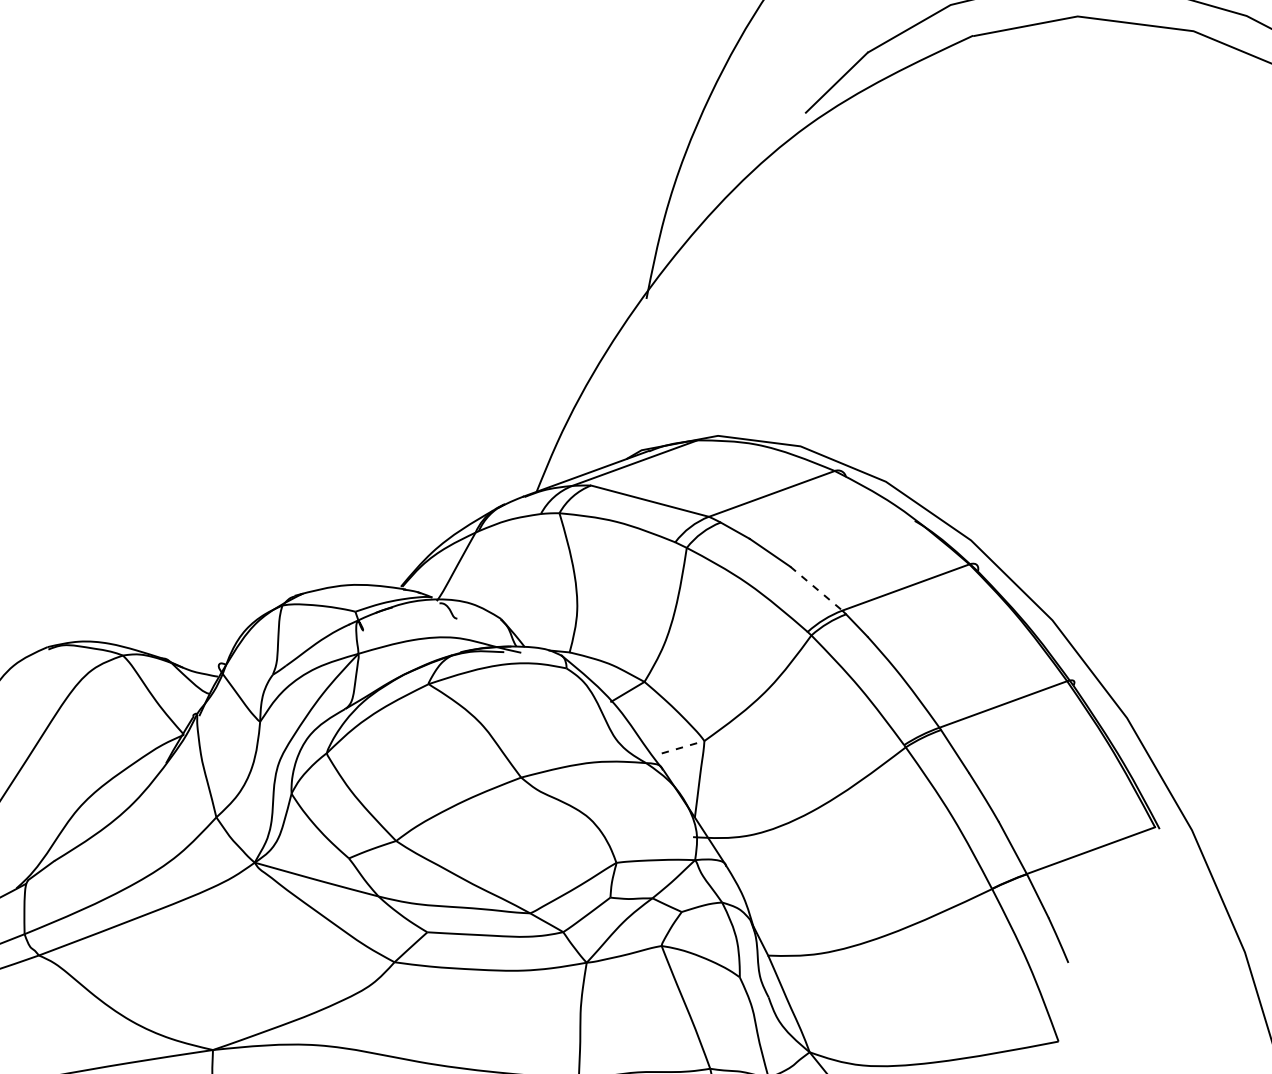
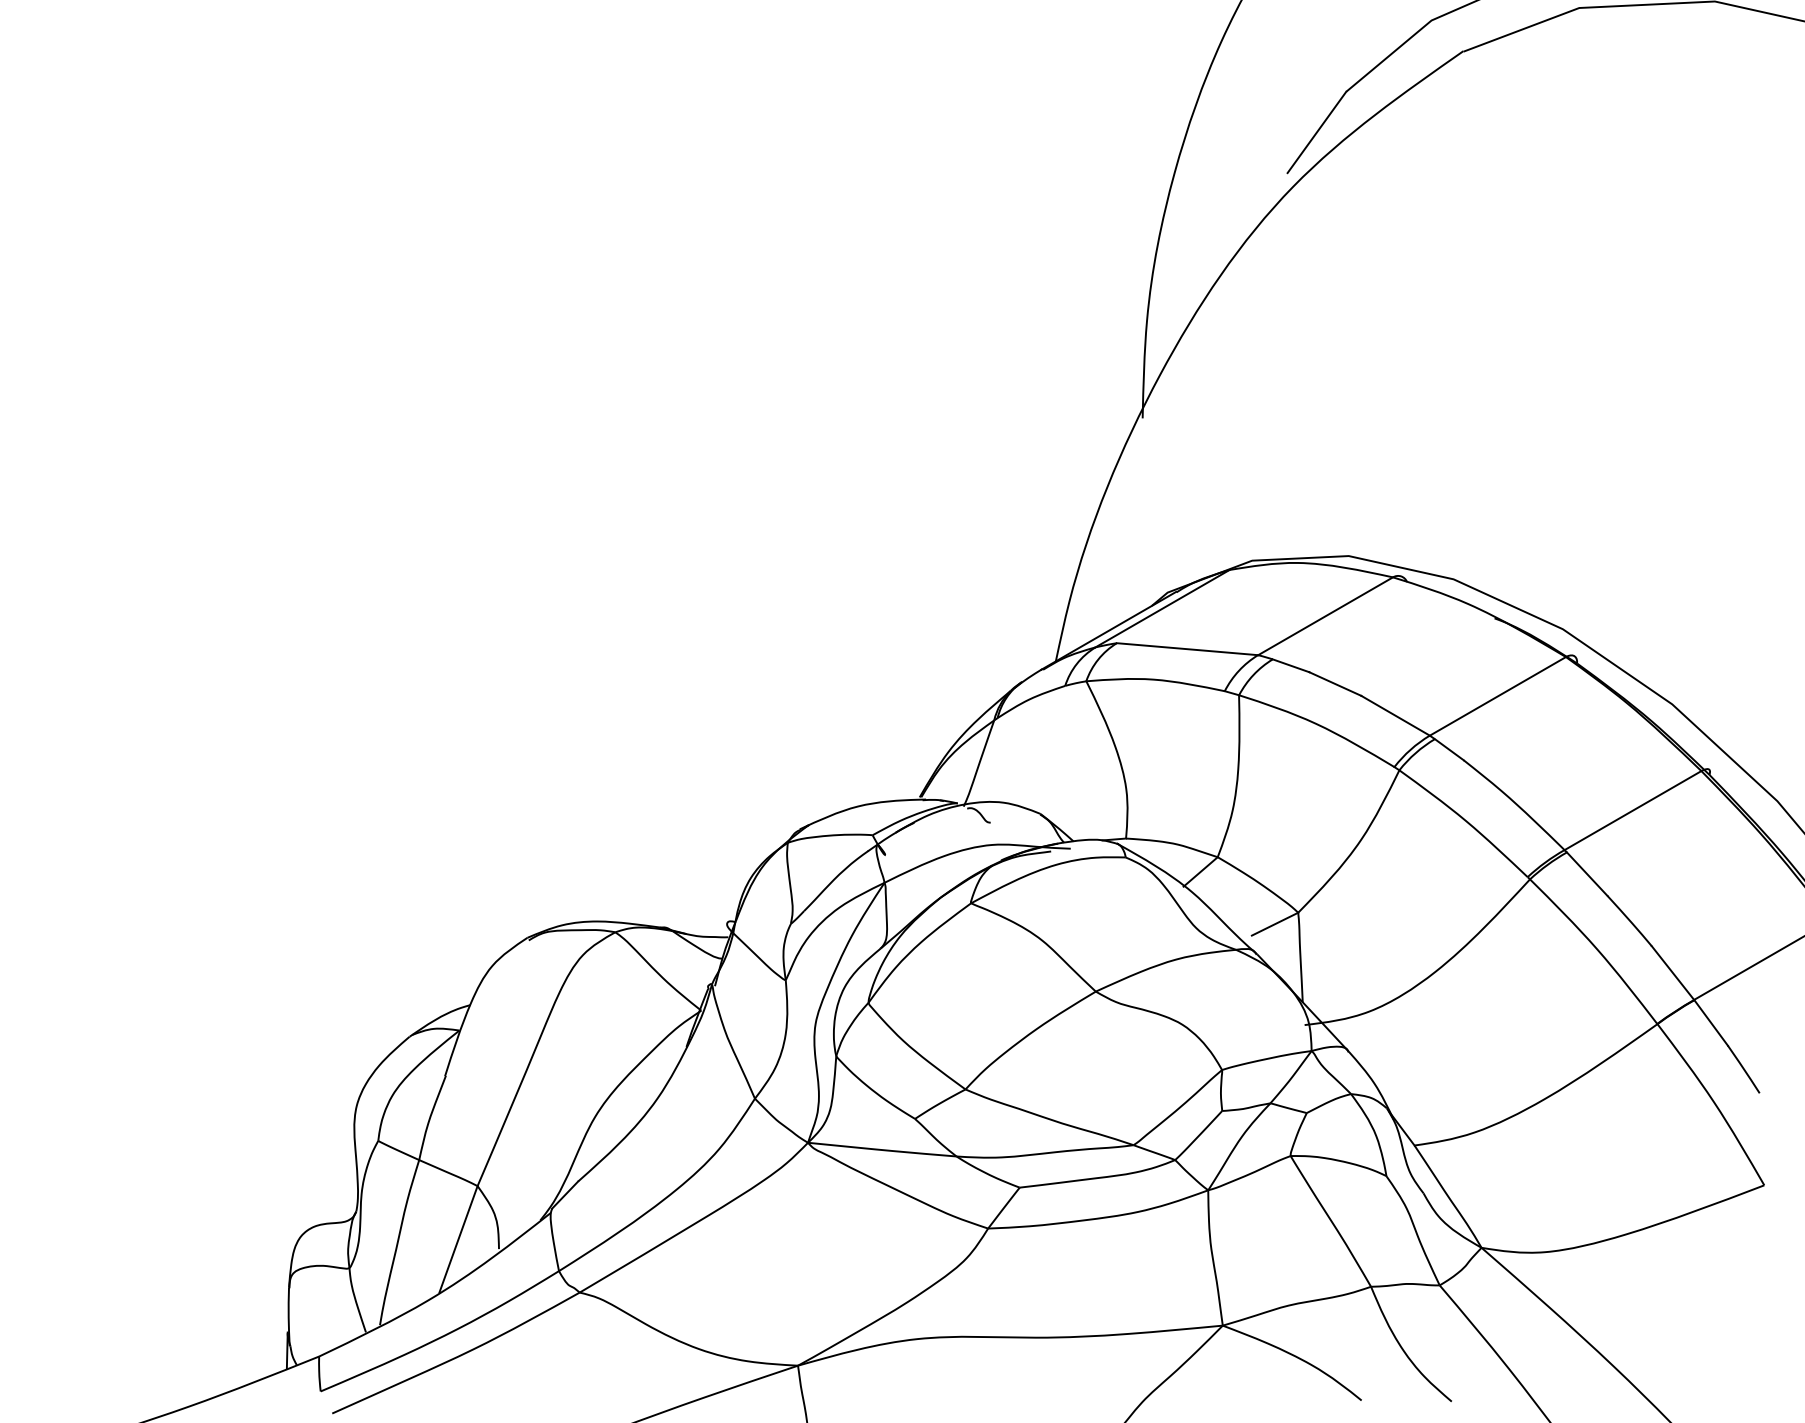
line: (816, 588) -> (1395, 715), dashed -> solid
line: (683, 747) -> (1275, 924), dashed -> solid

